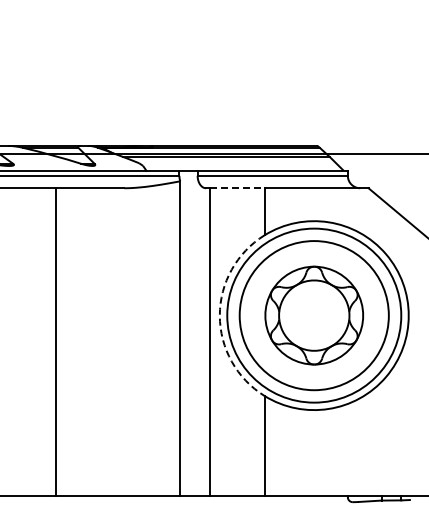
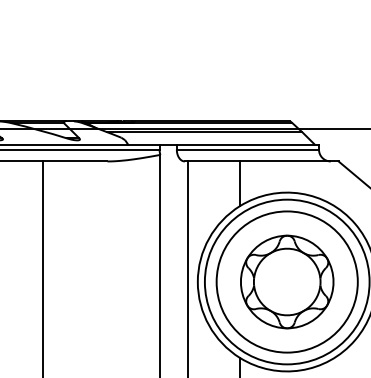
line: (237, 188) -> (214, 161), dashed -> solid
arc: (219, 315) -> (197, 281), dashed -> solid

